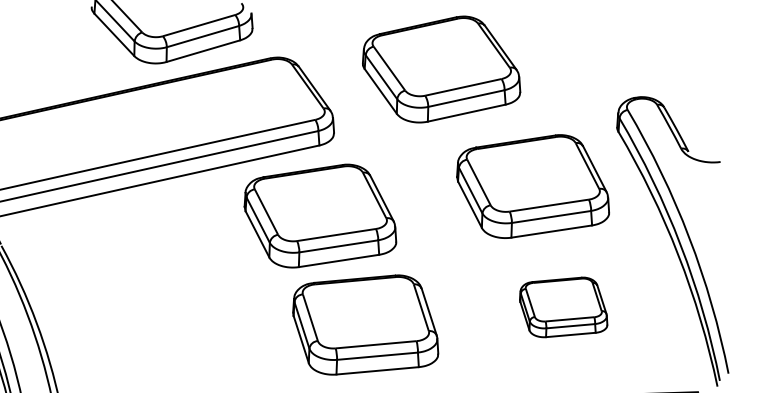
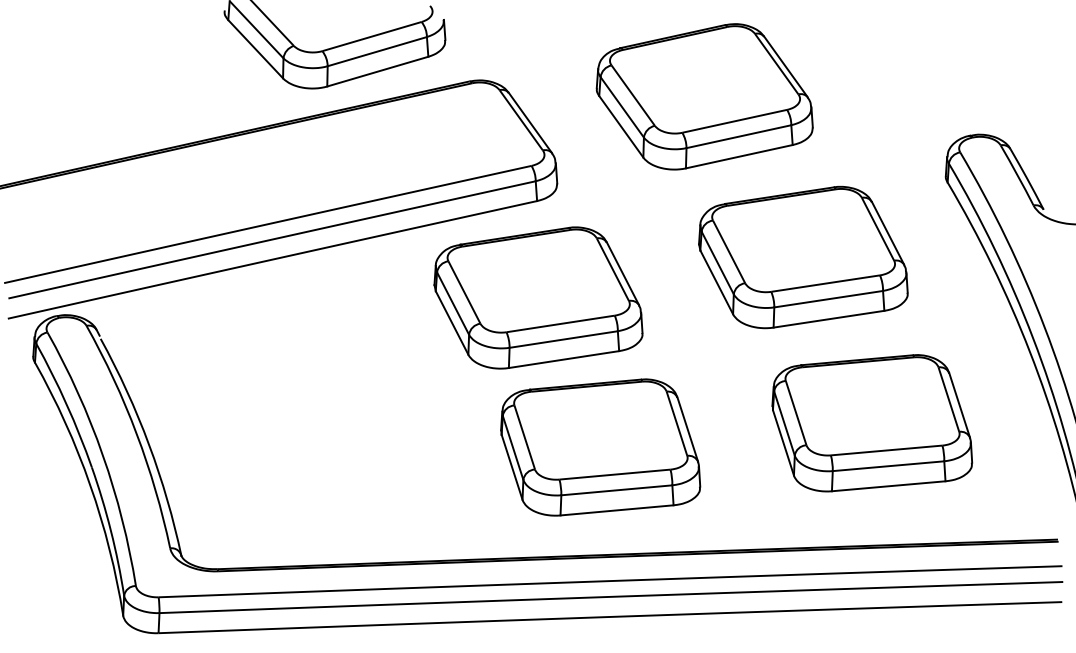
part: (533, 186) -> (803, 257), moved
part: (563, 307) -> (872, 423), size x1.67

